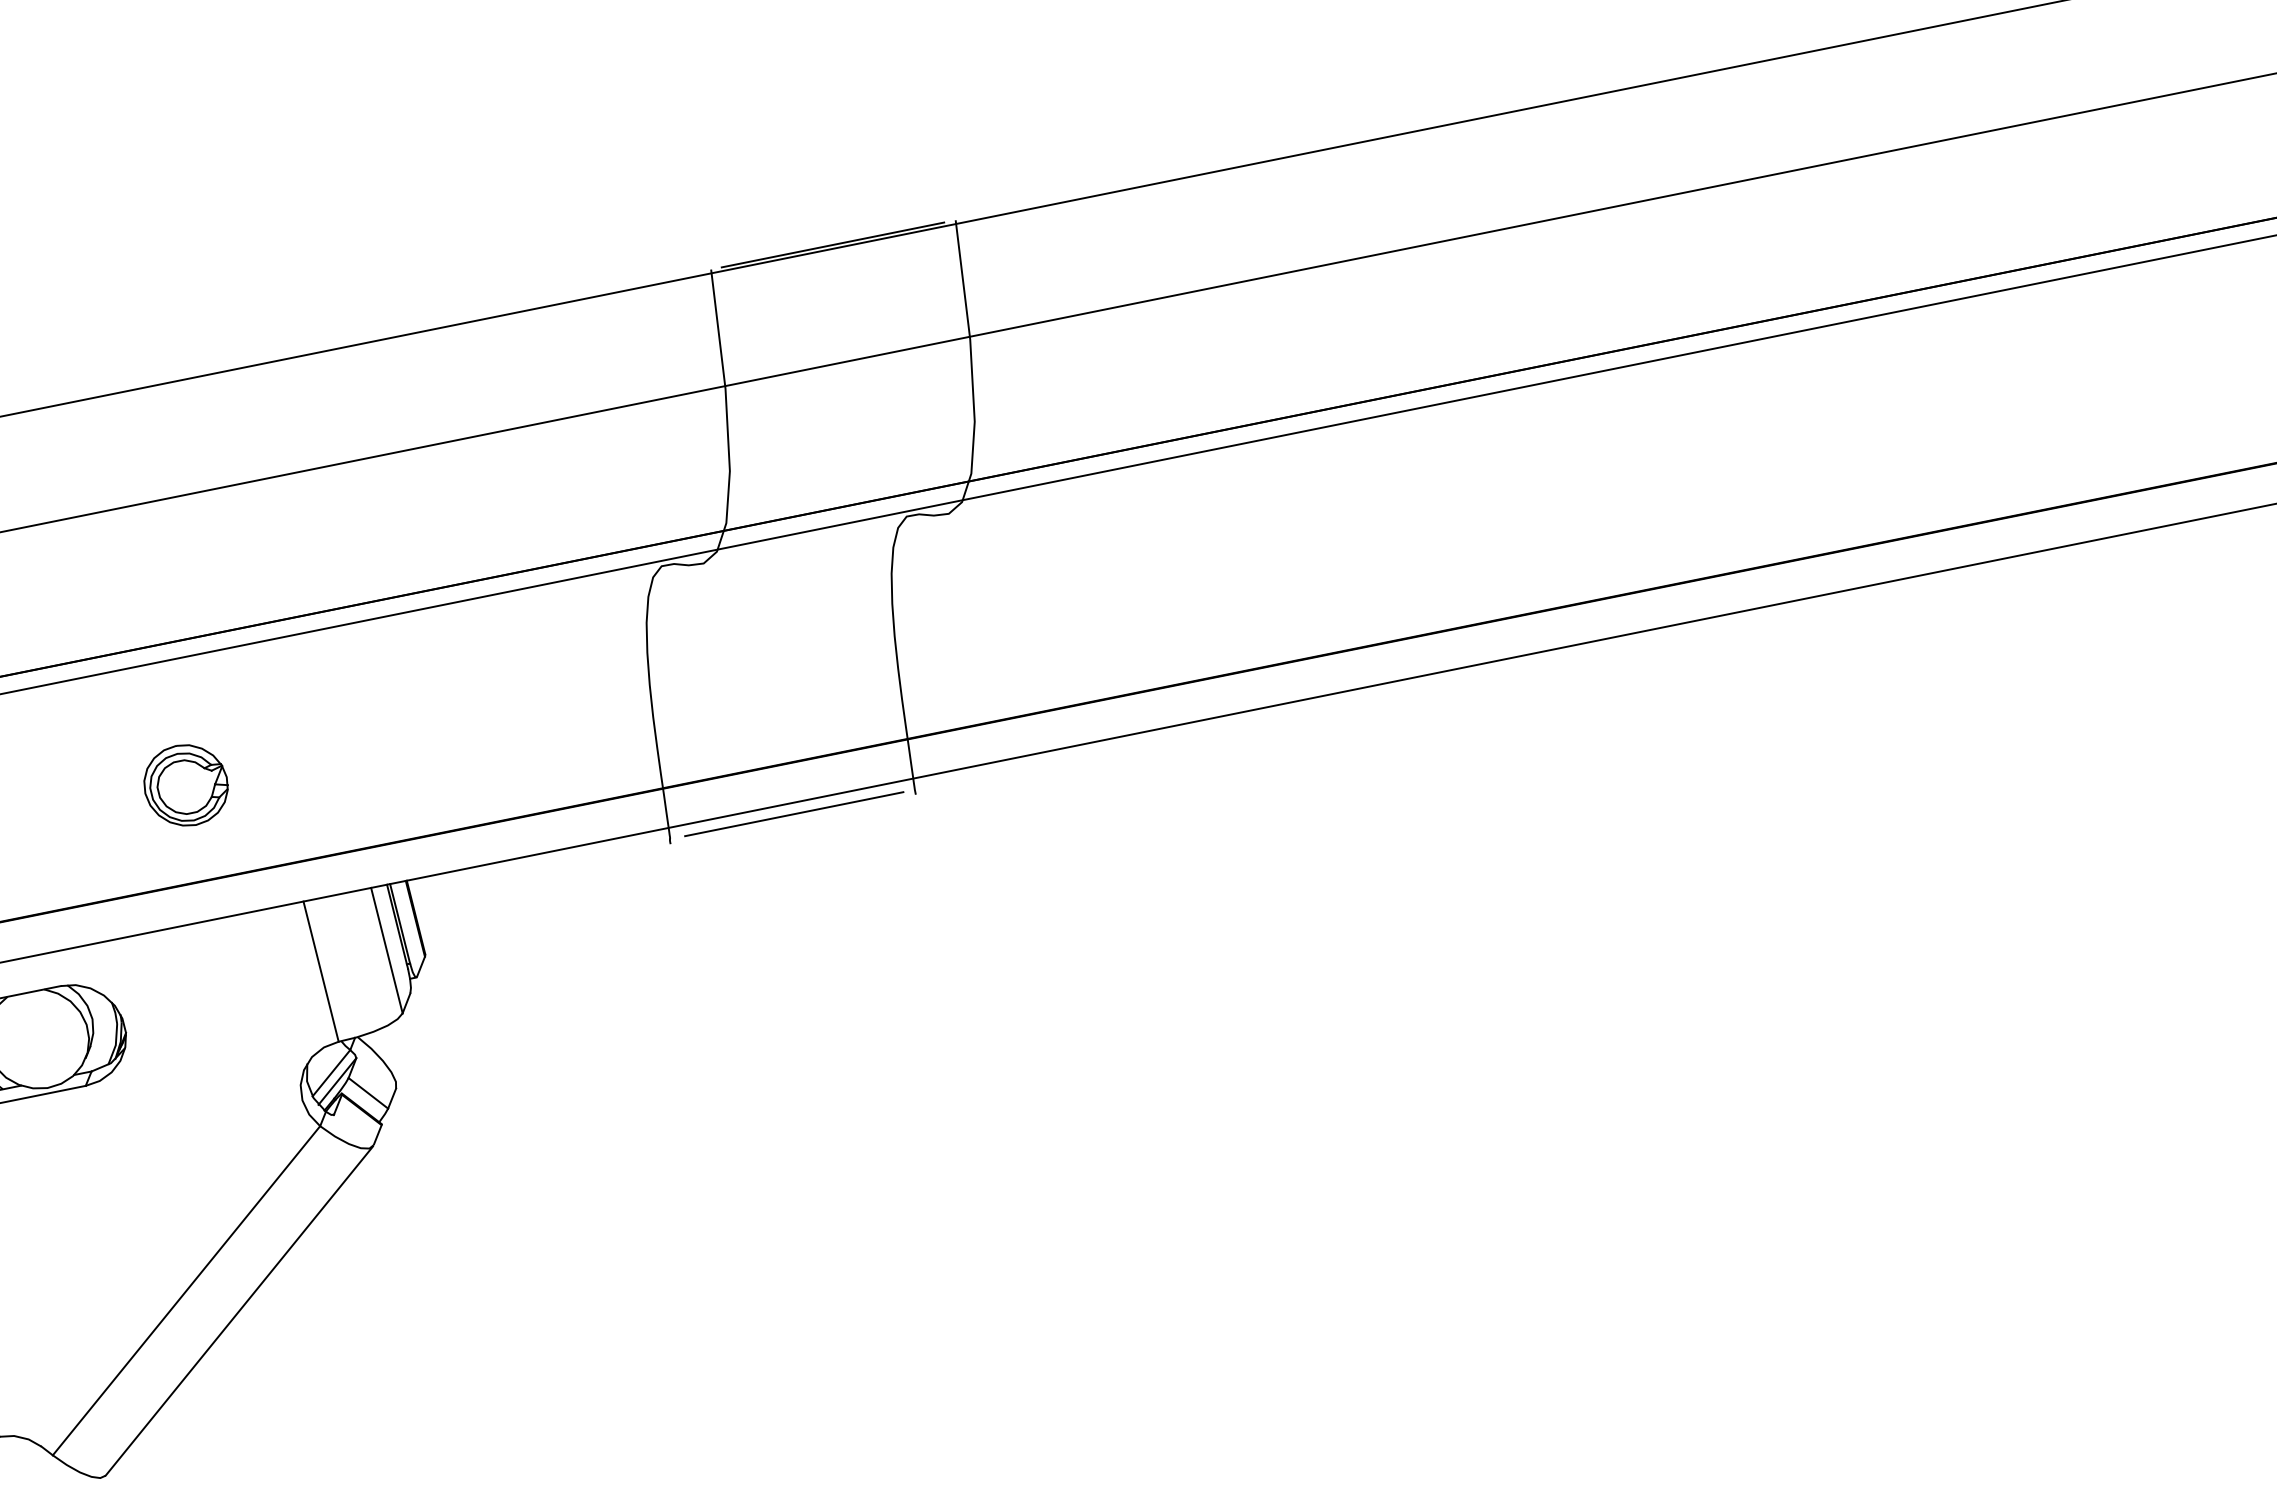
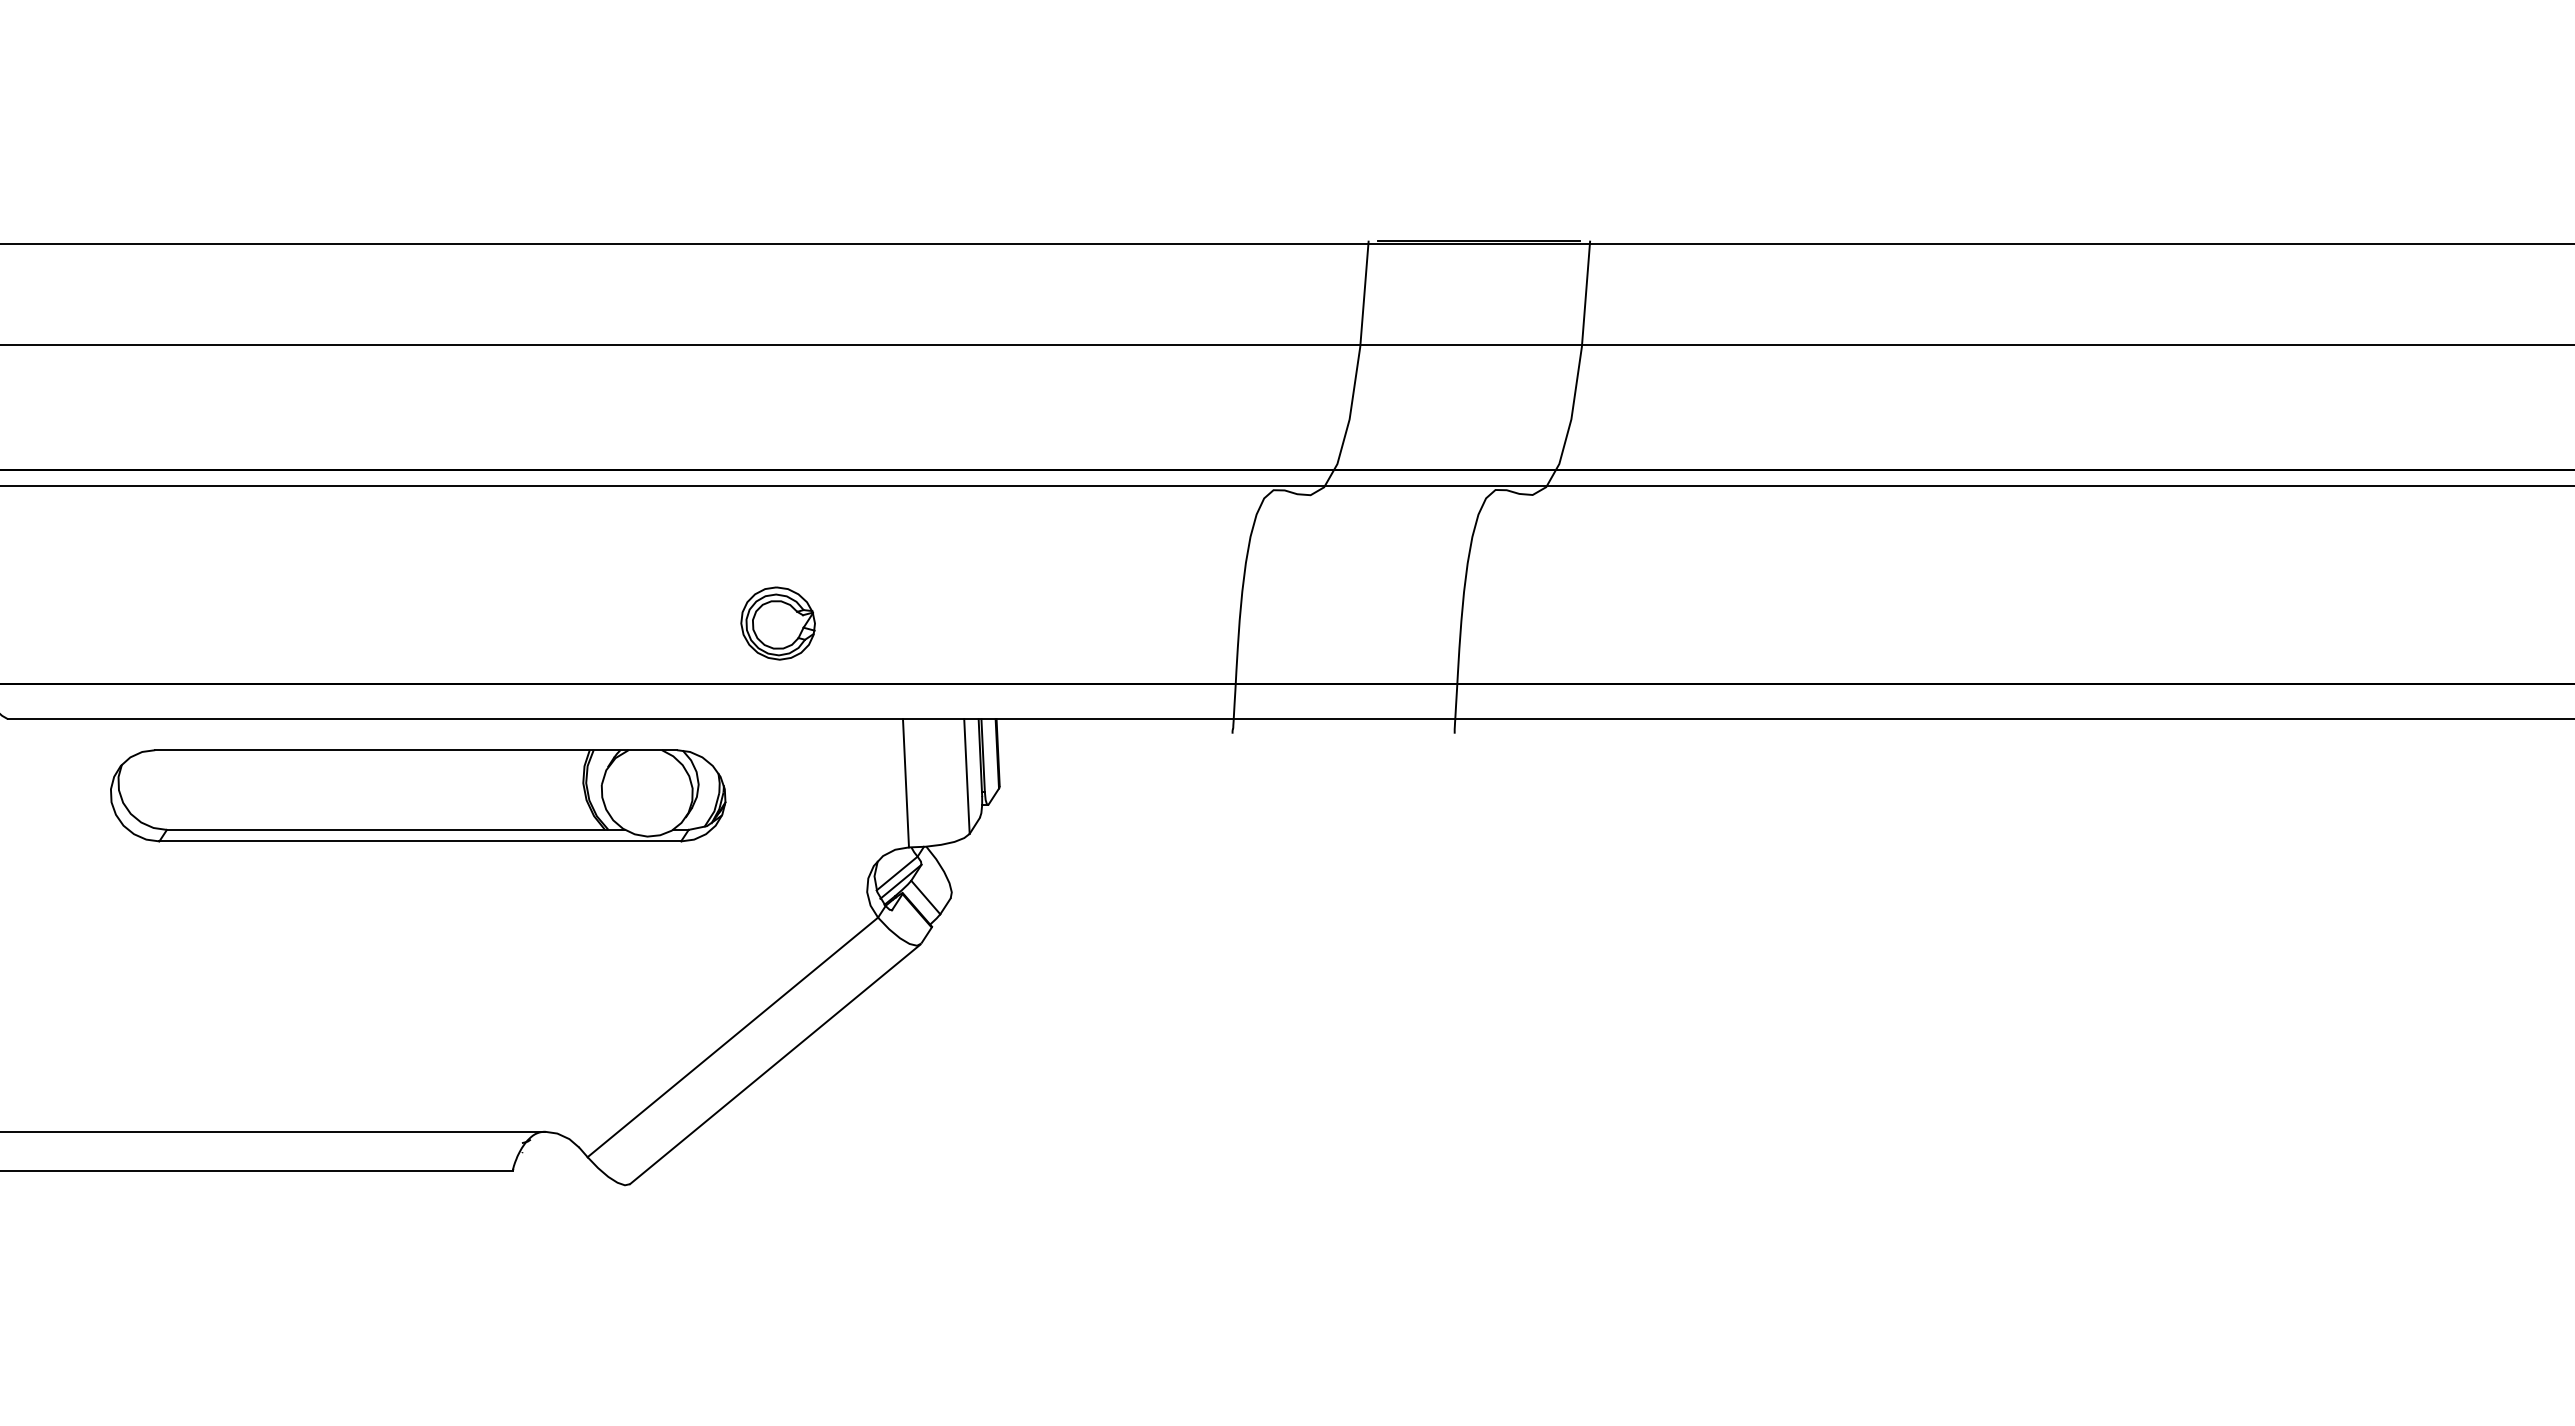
part: (185, 785) -> (777, 623), moved
line: (794, 814) -> (1345, 729), removed

